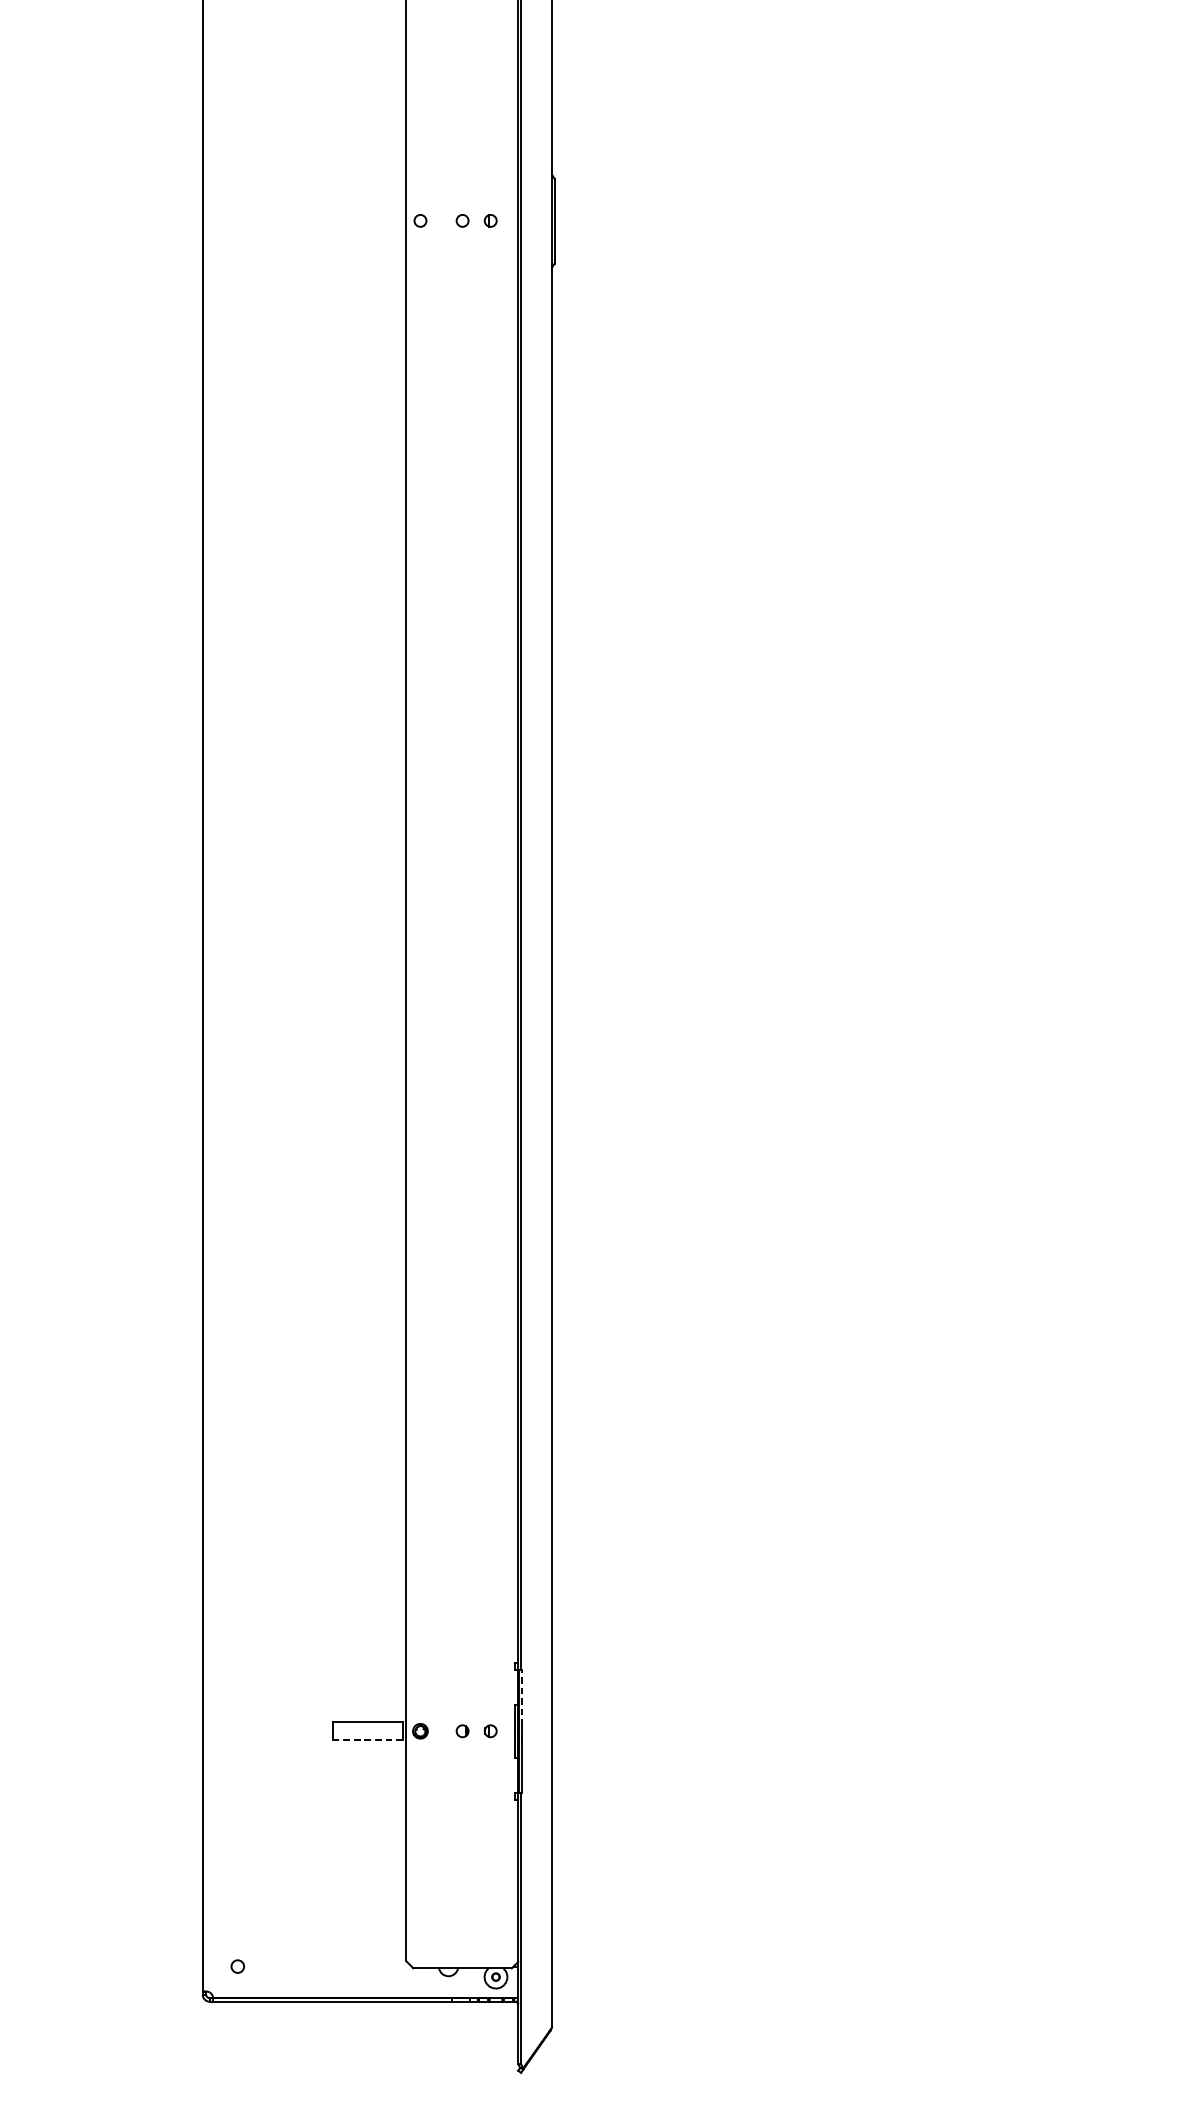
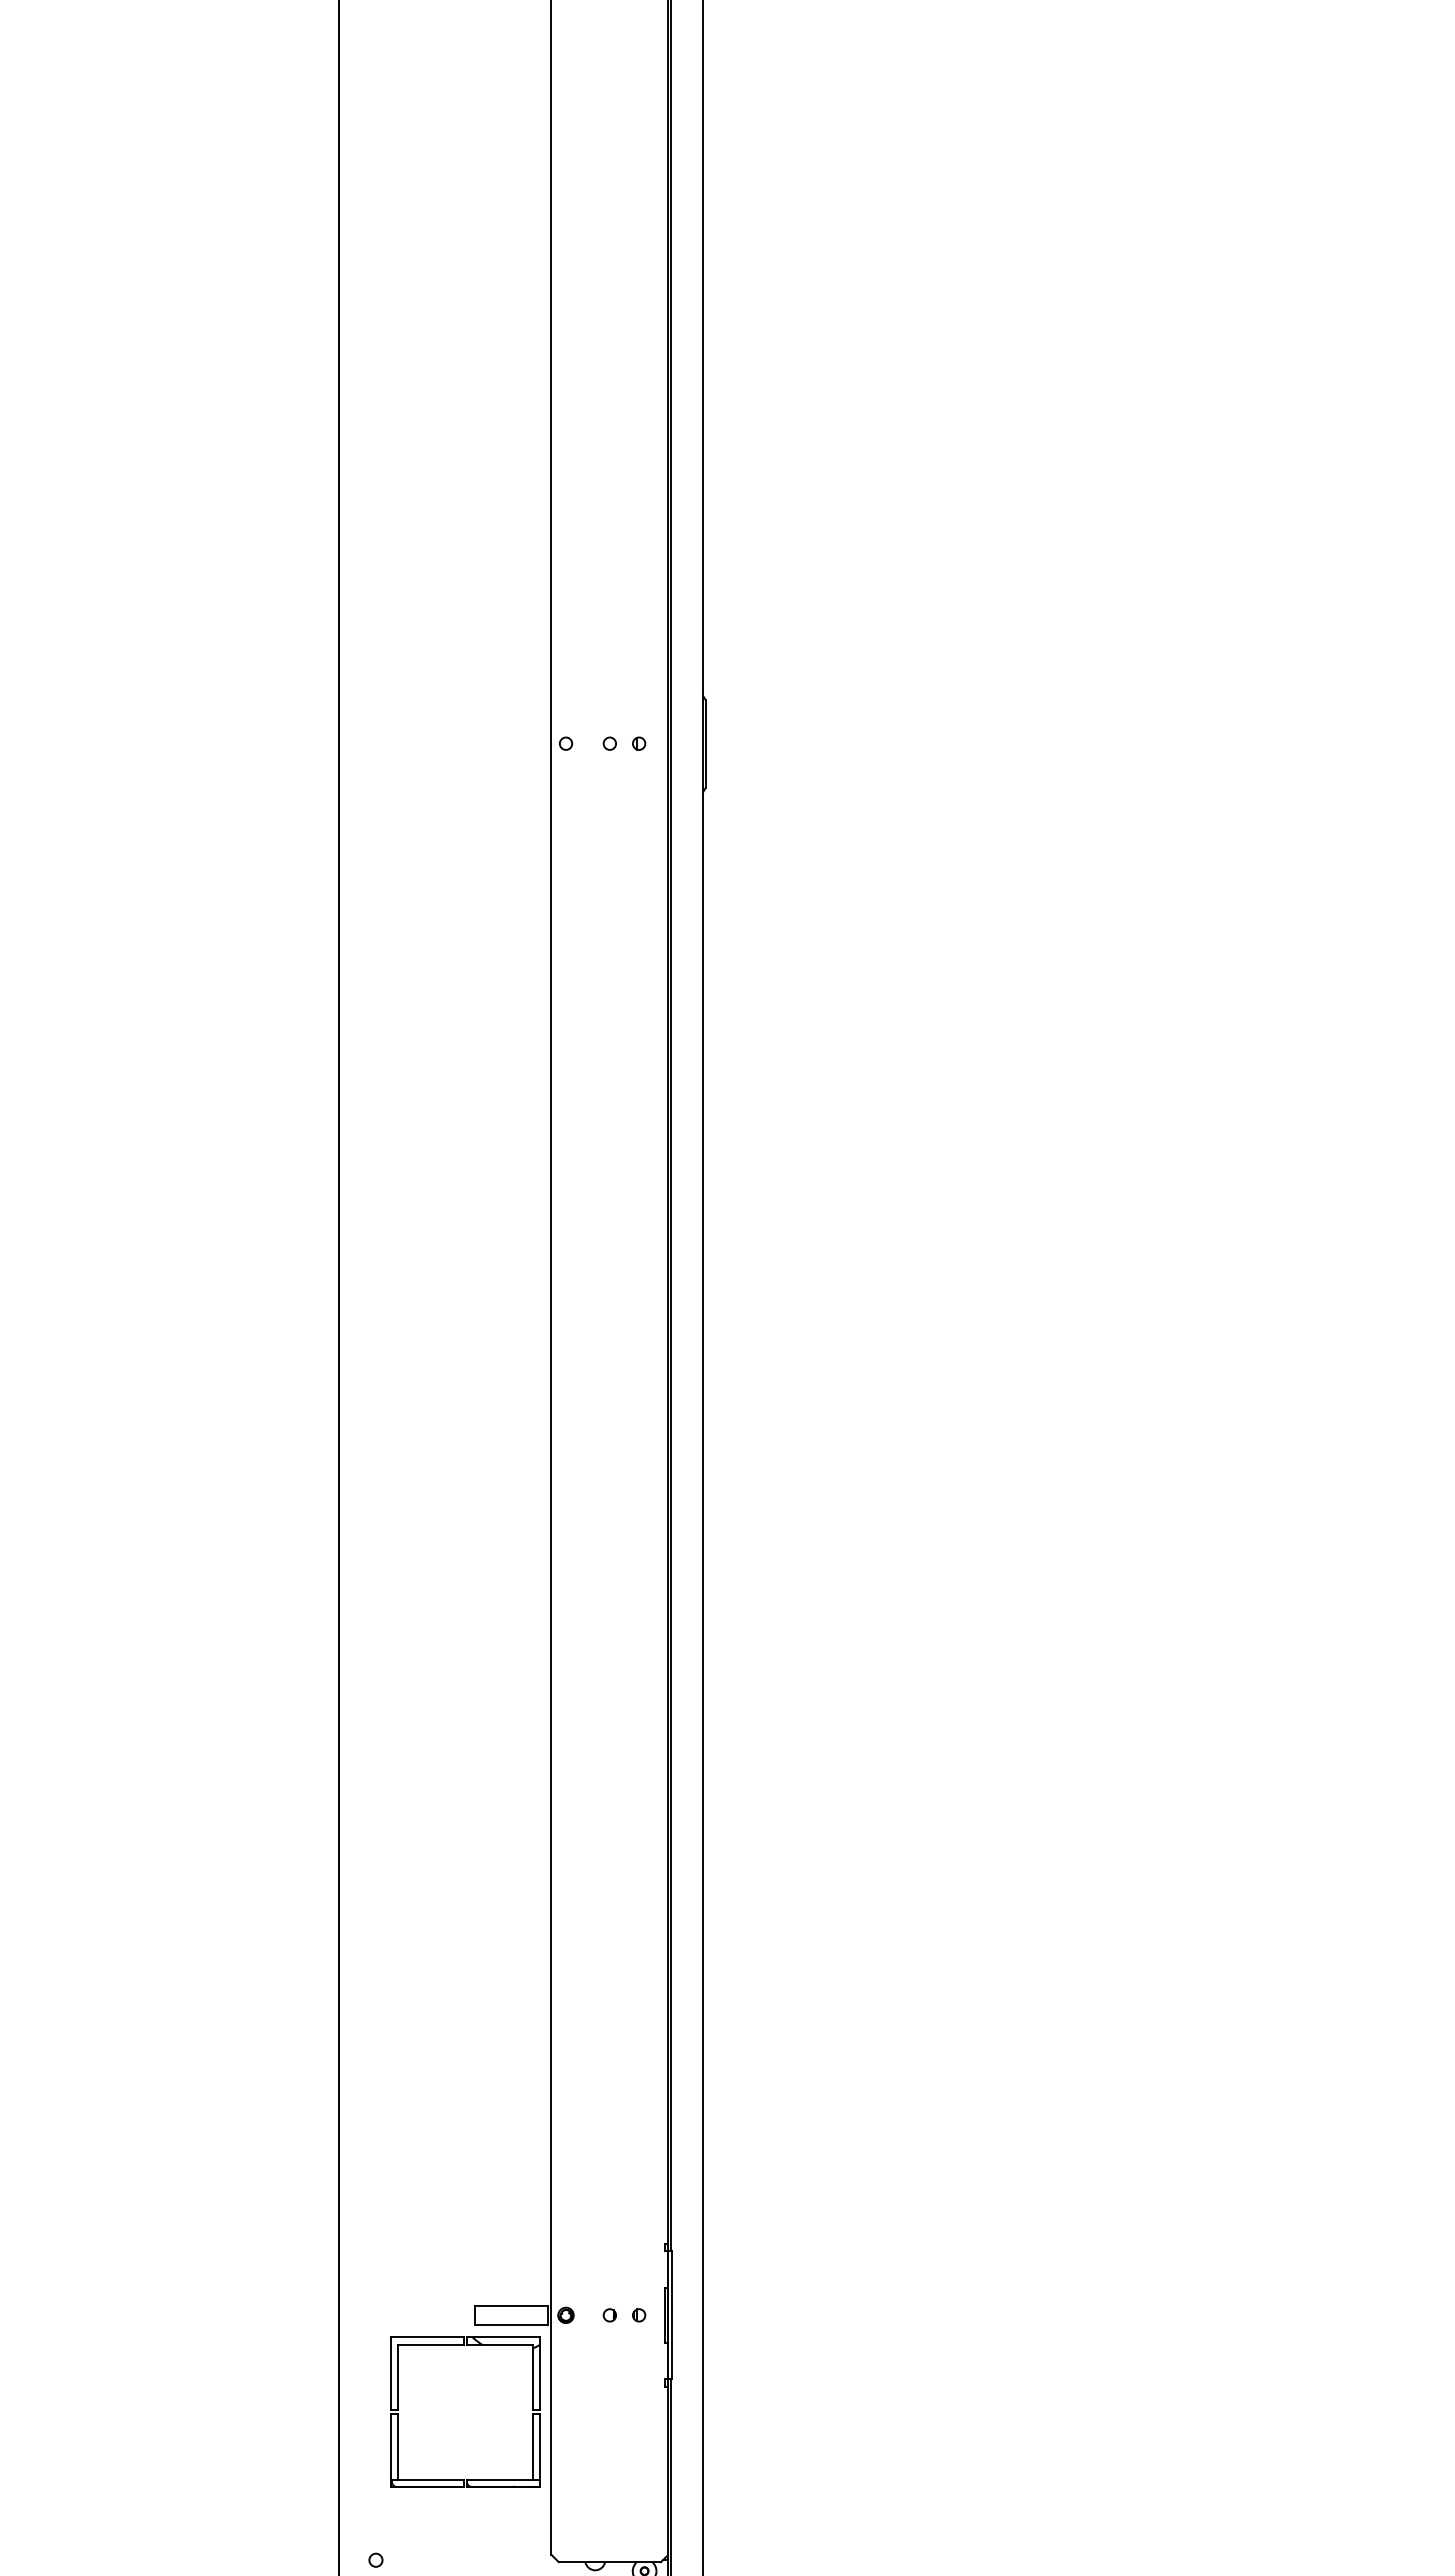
line: (522, 1697) -> (672, 2280), dashed -> solid
line: (368, 1740) -> (511, 2324), dashed -> solid
part: (322, 1760) -> (464, 2345), added

